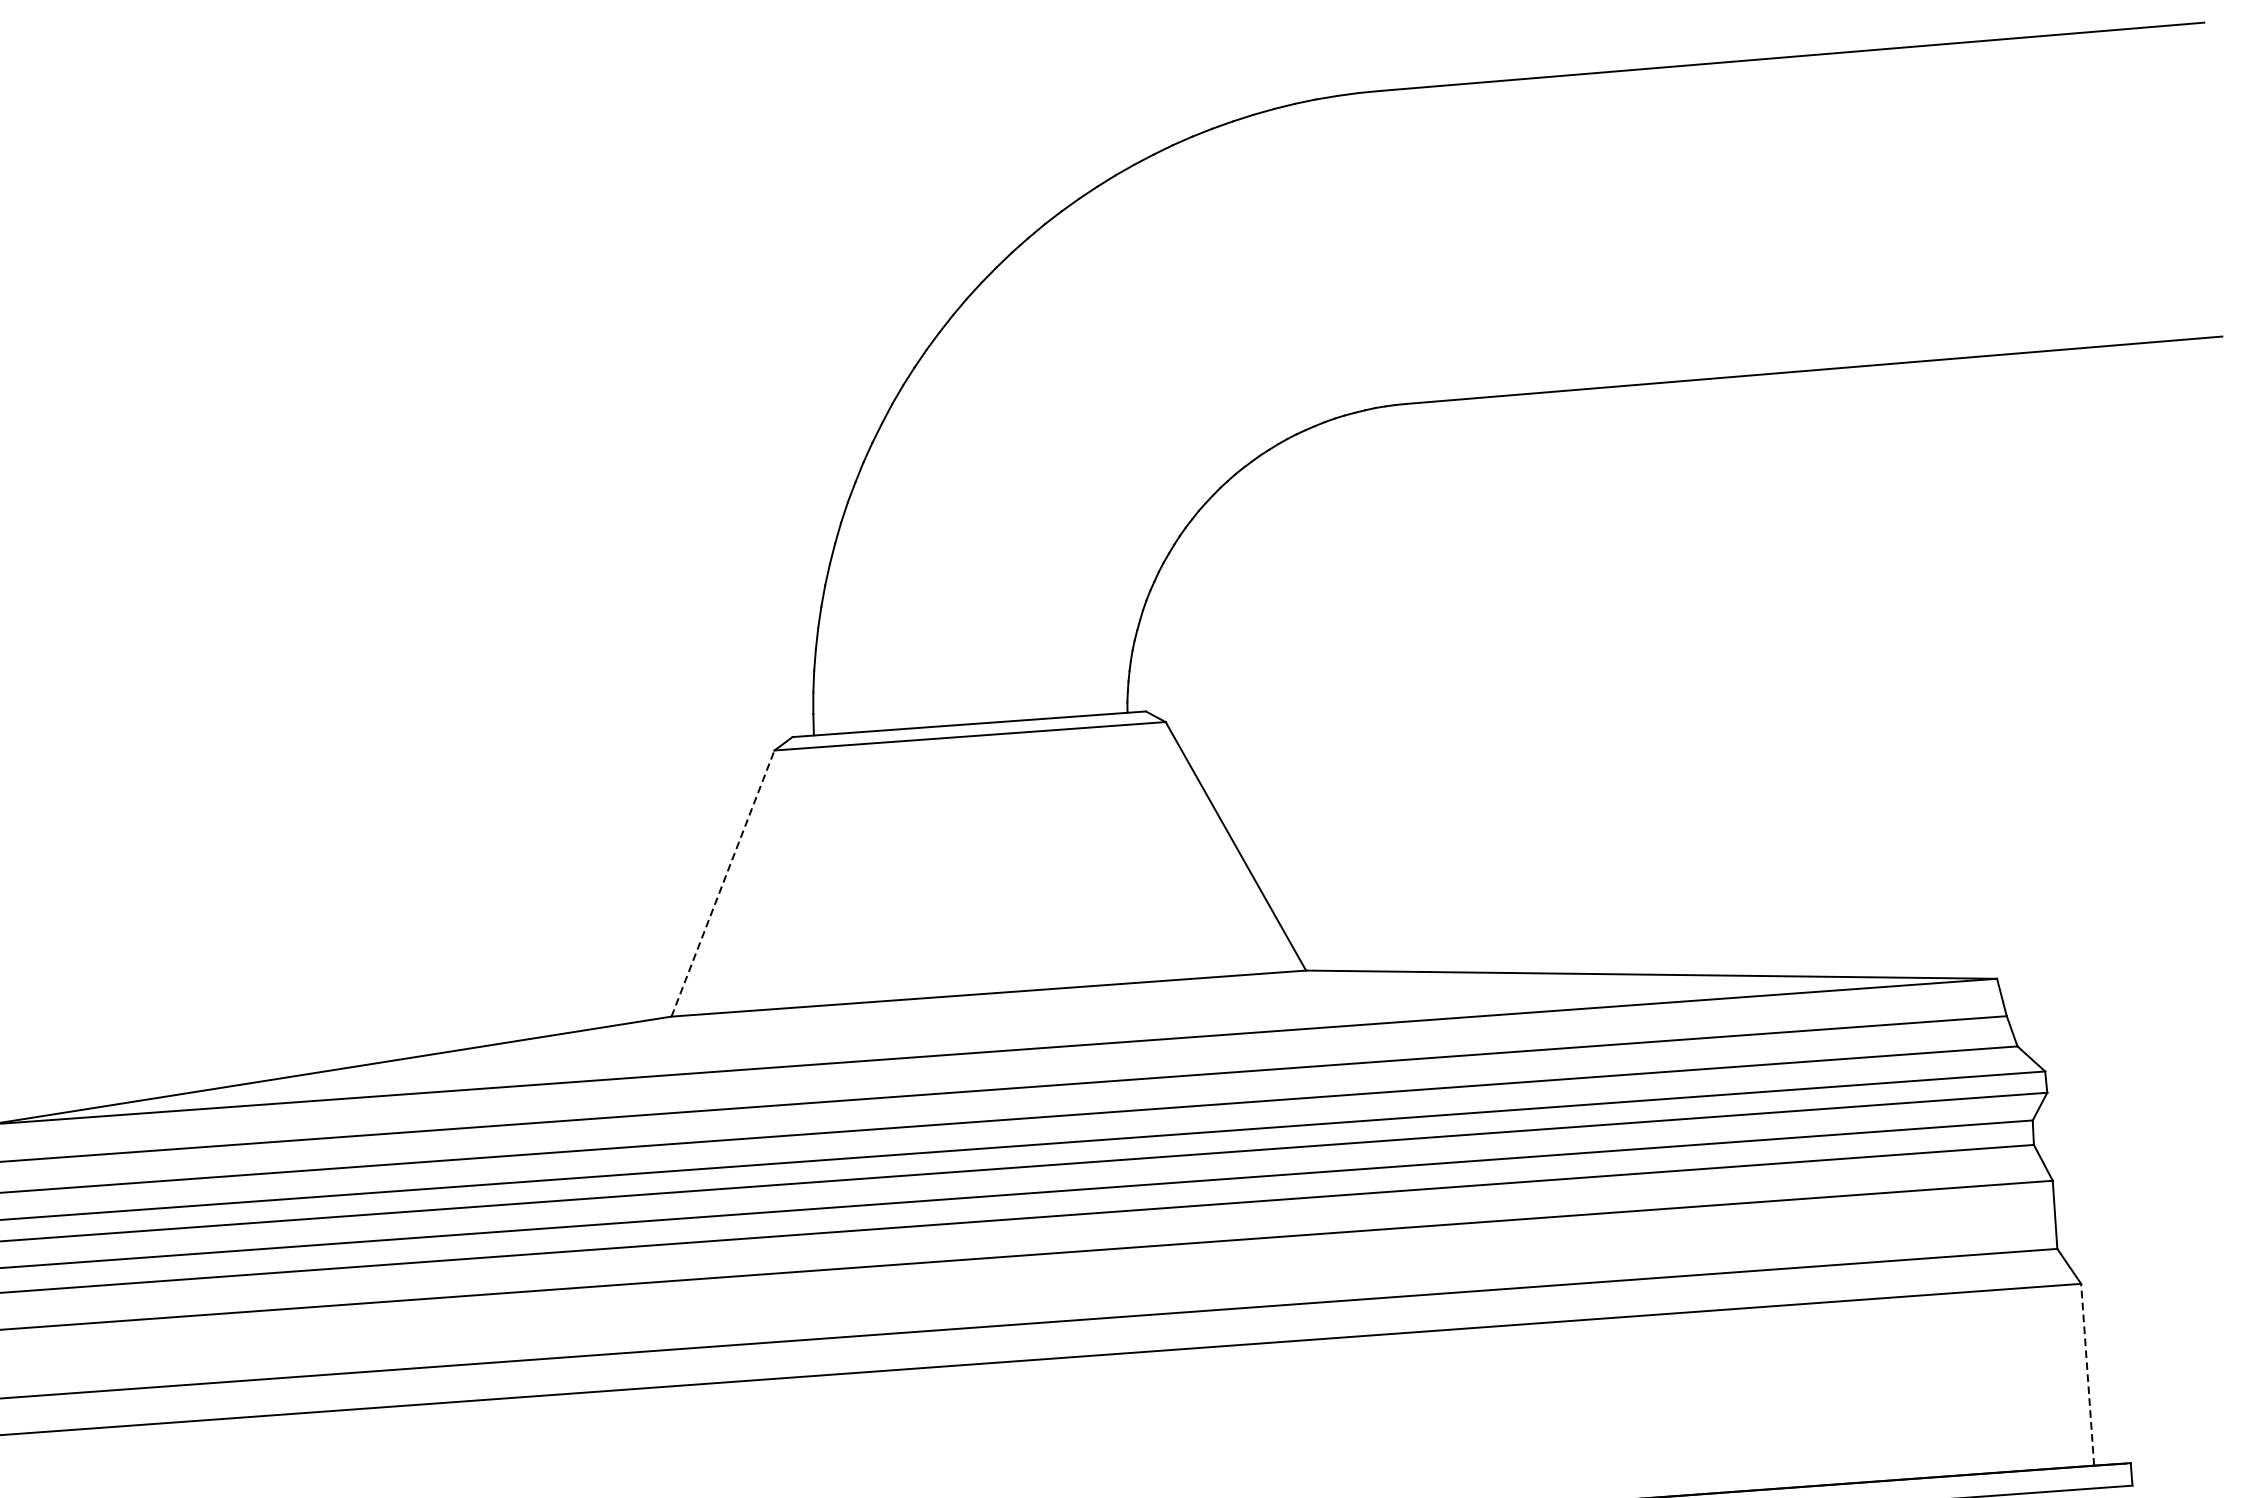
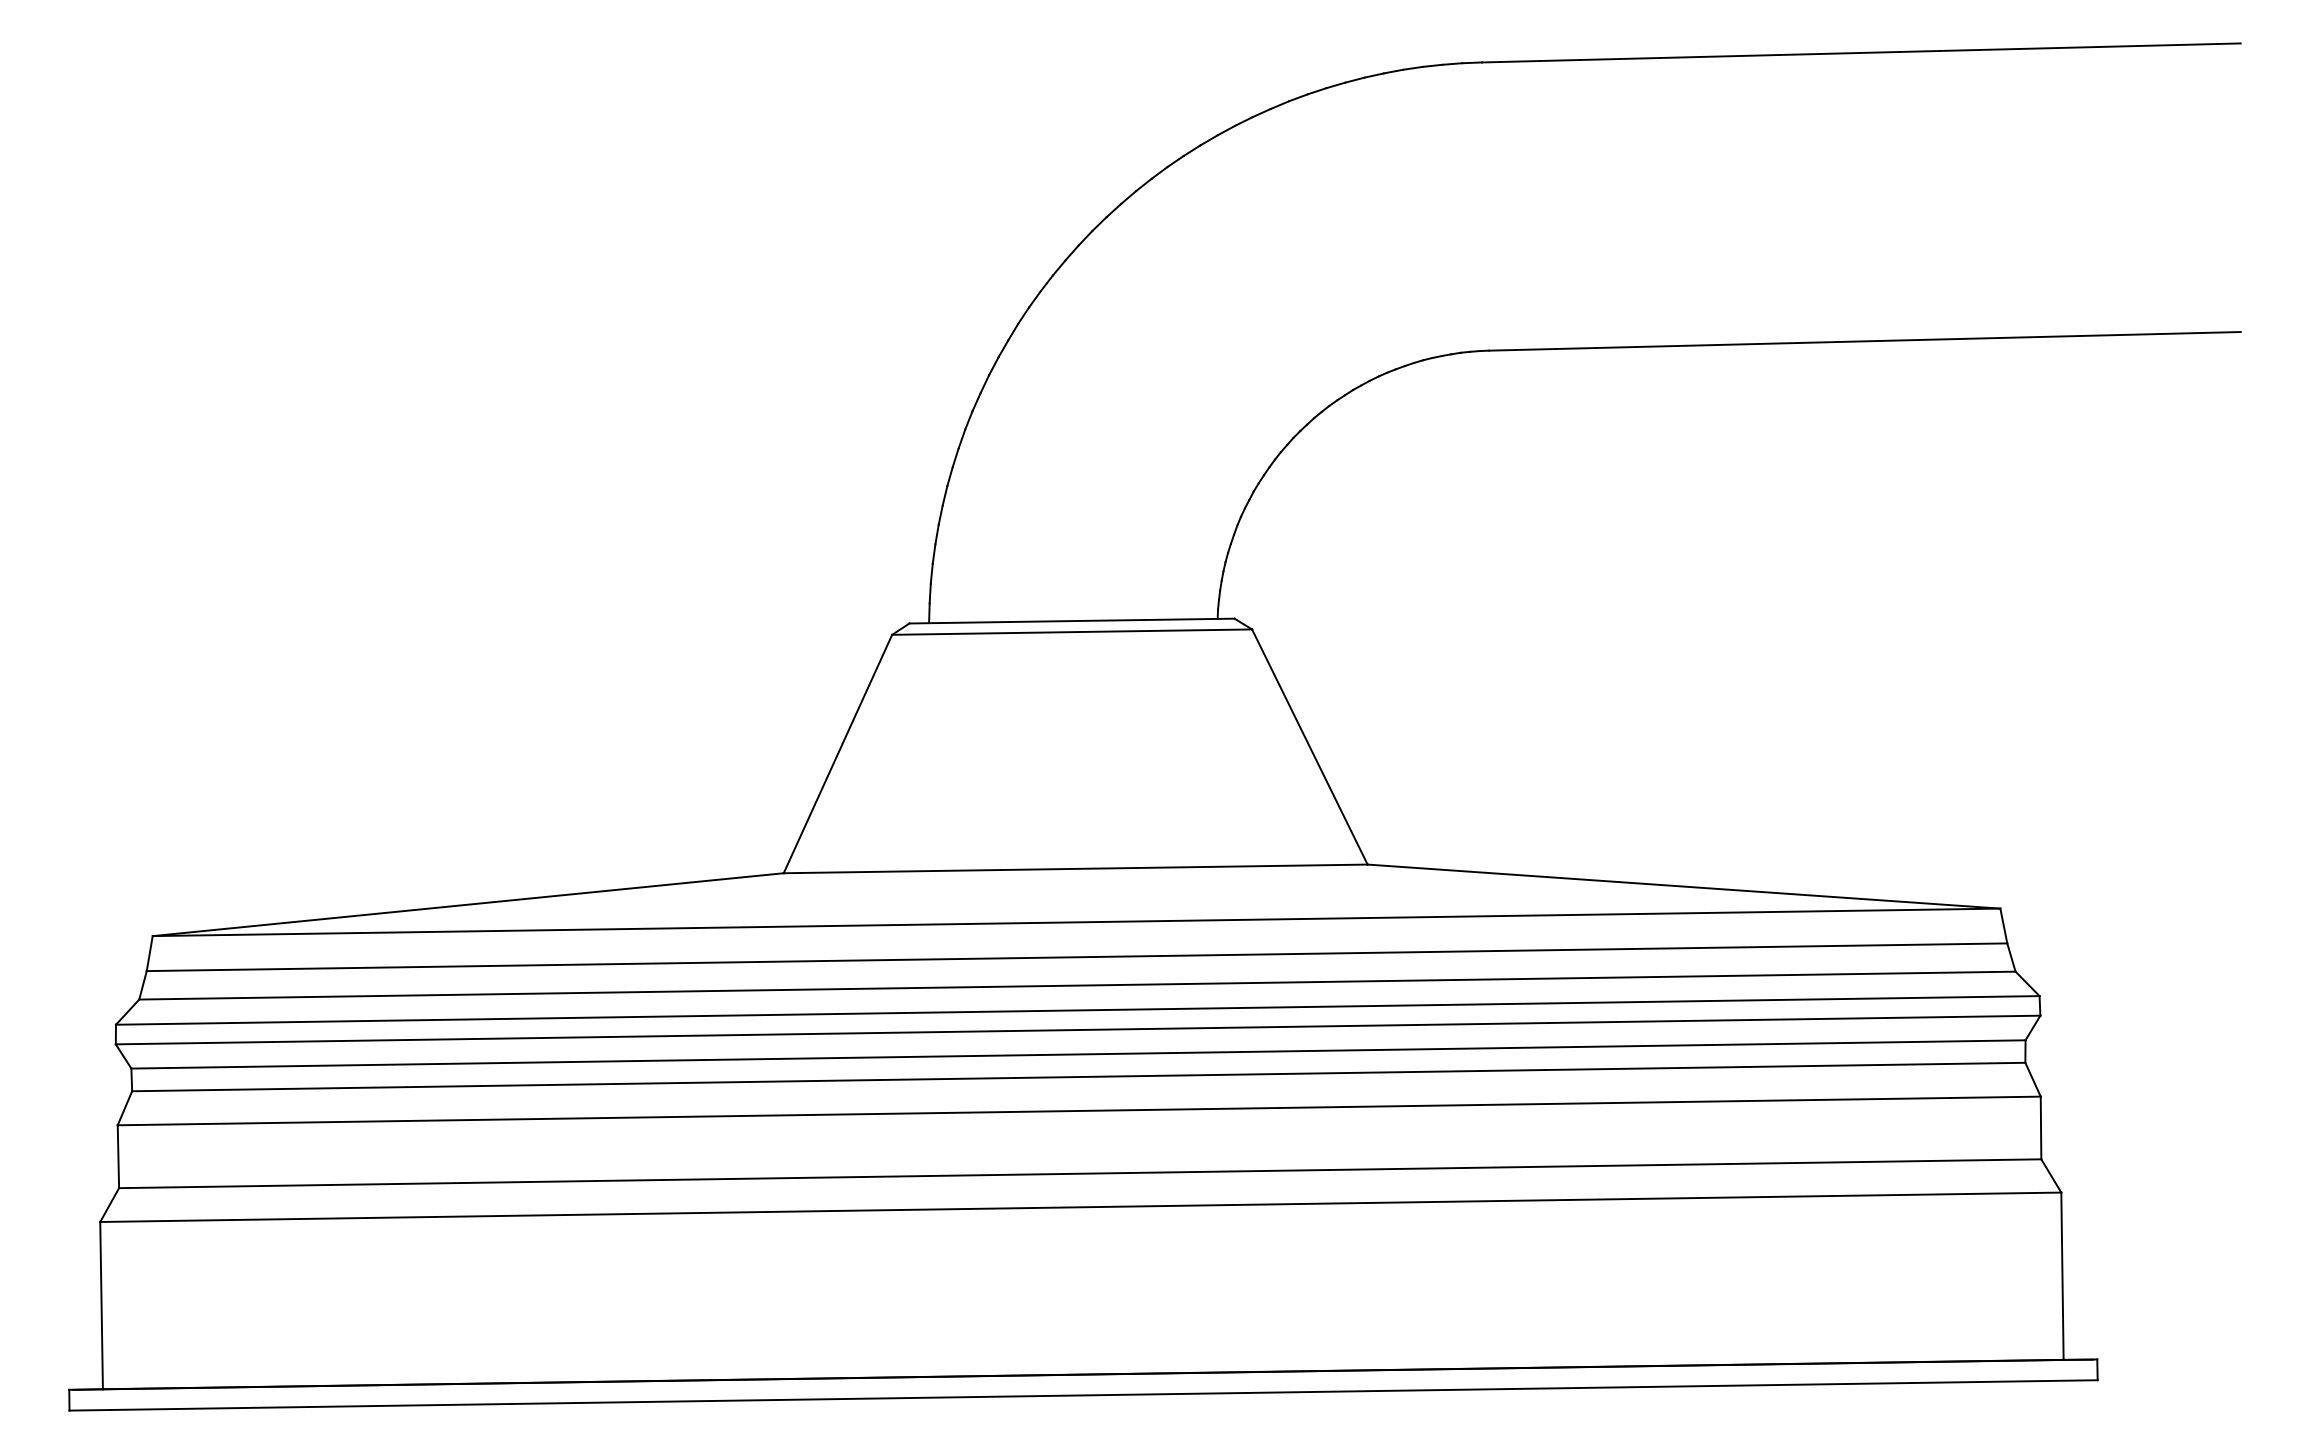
line: (722, 884) -> (837, 754), dashed -> solid
line: (2087, 1375) -> (2062, 1276), dashed -> solid

